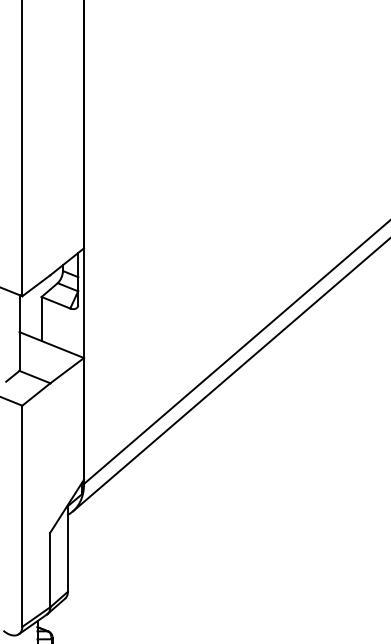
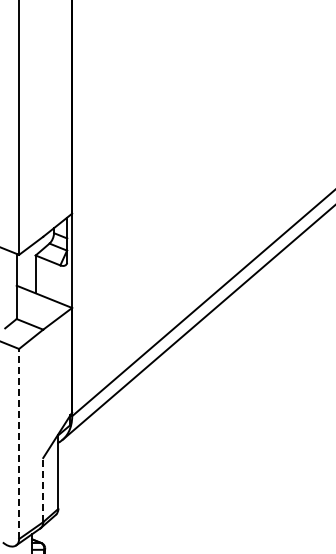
line: (22, 515) -> (19, 443), solid -> dashed
line: (50, 569) -> (43, 489), solid -> dashed

